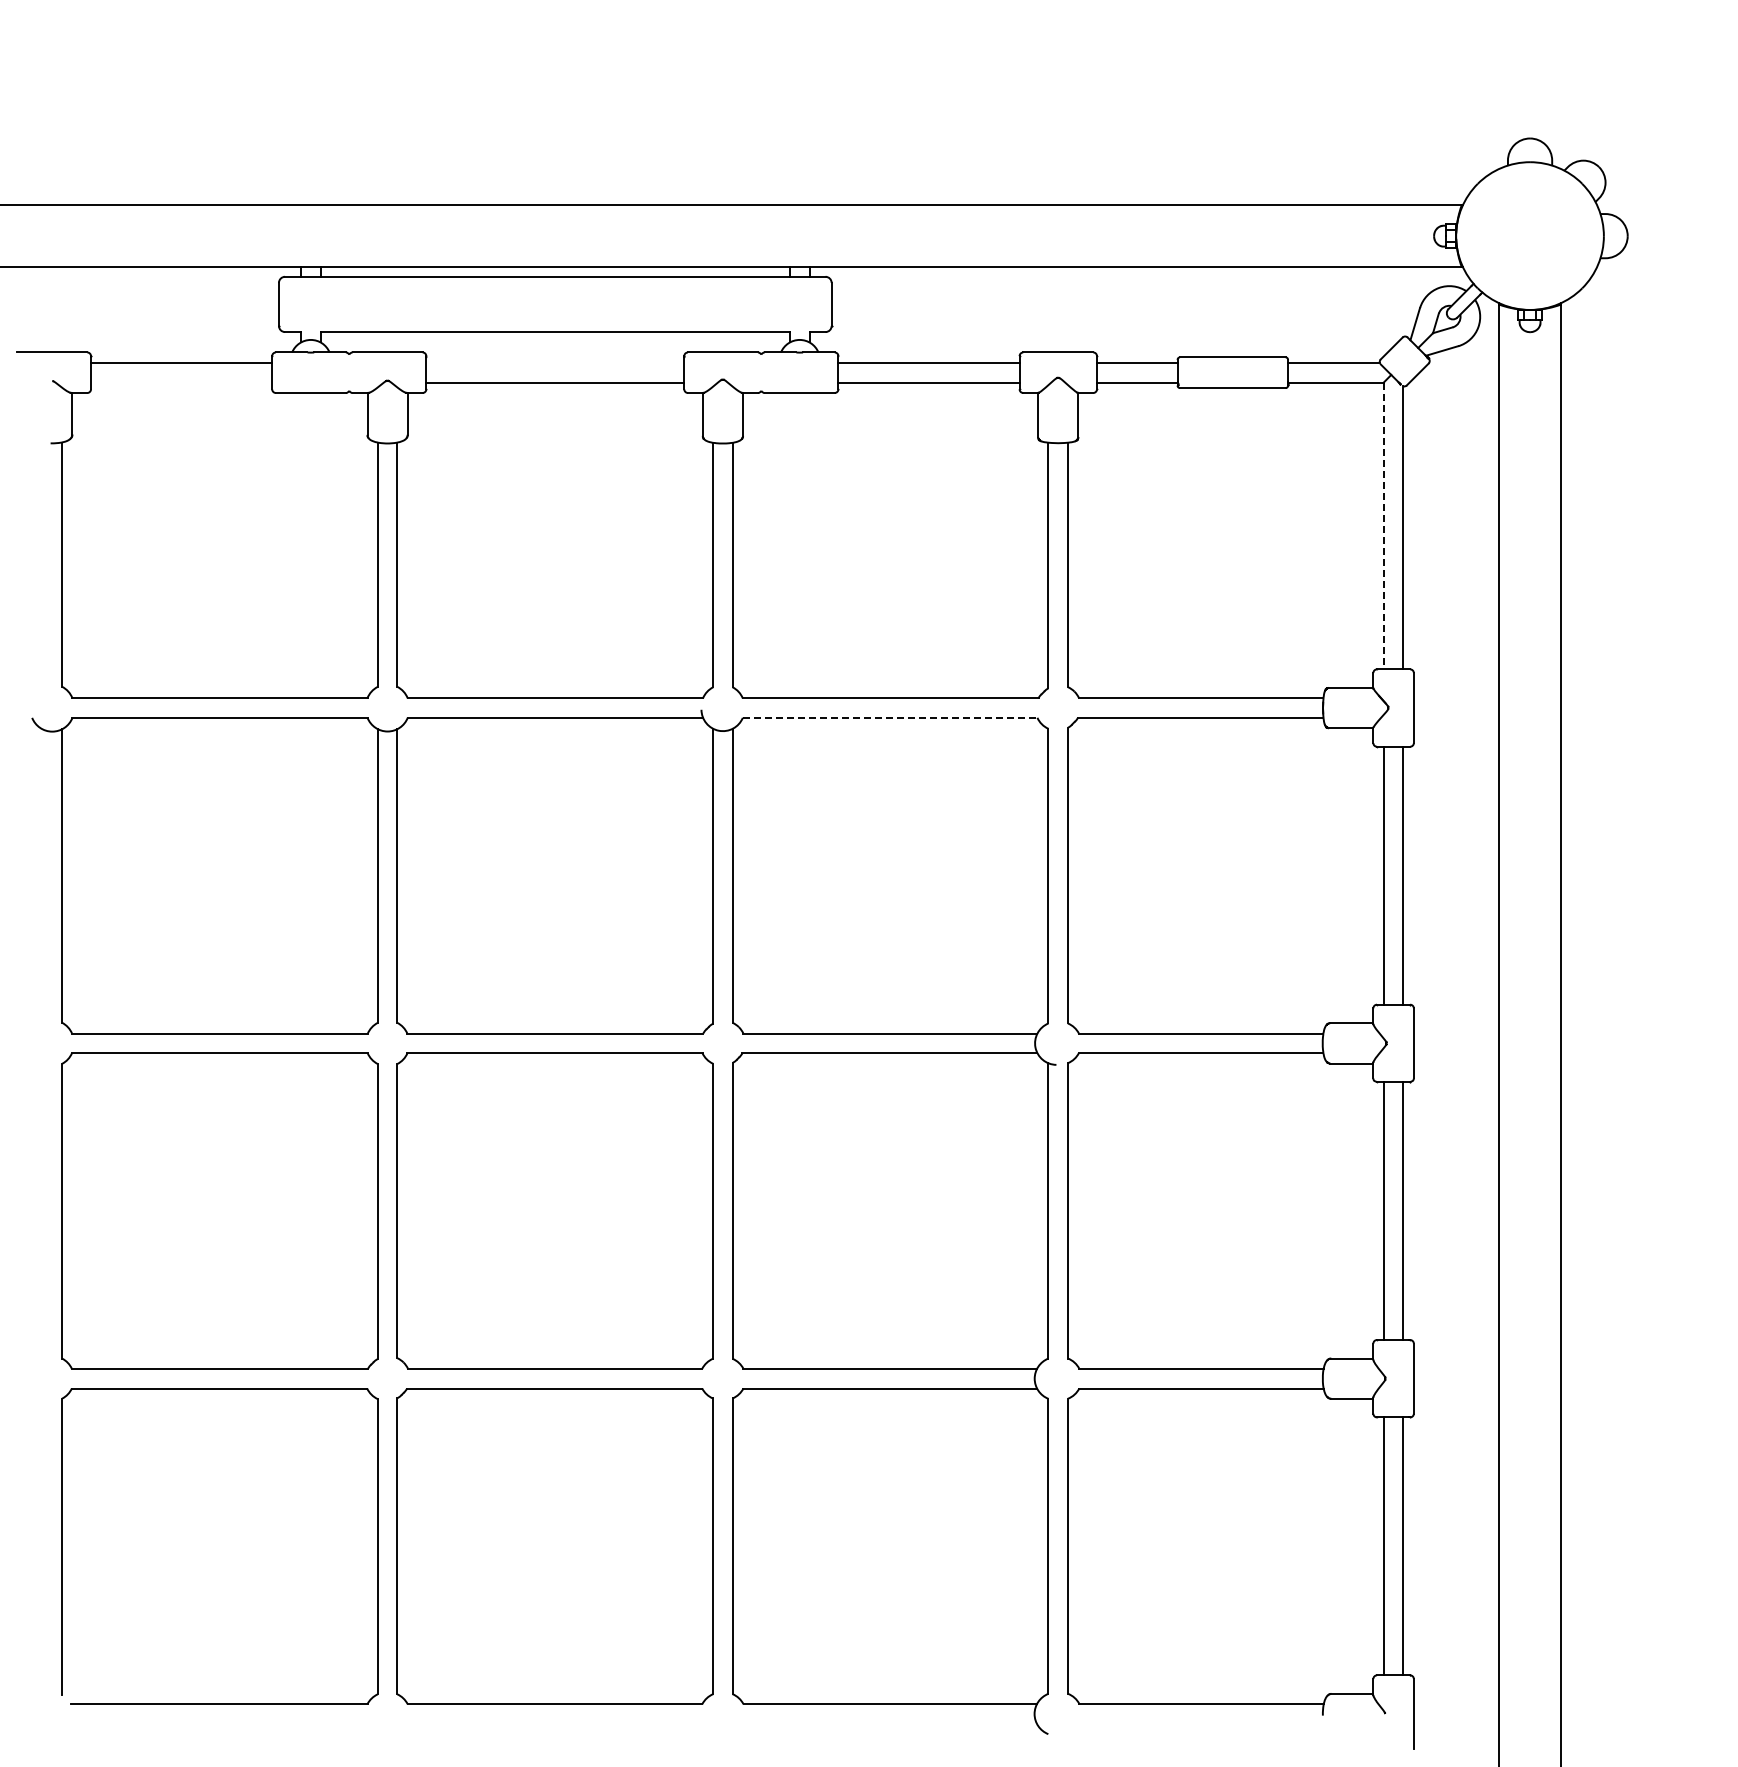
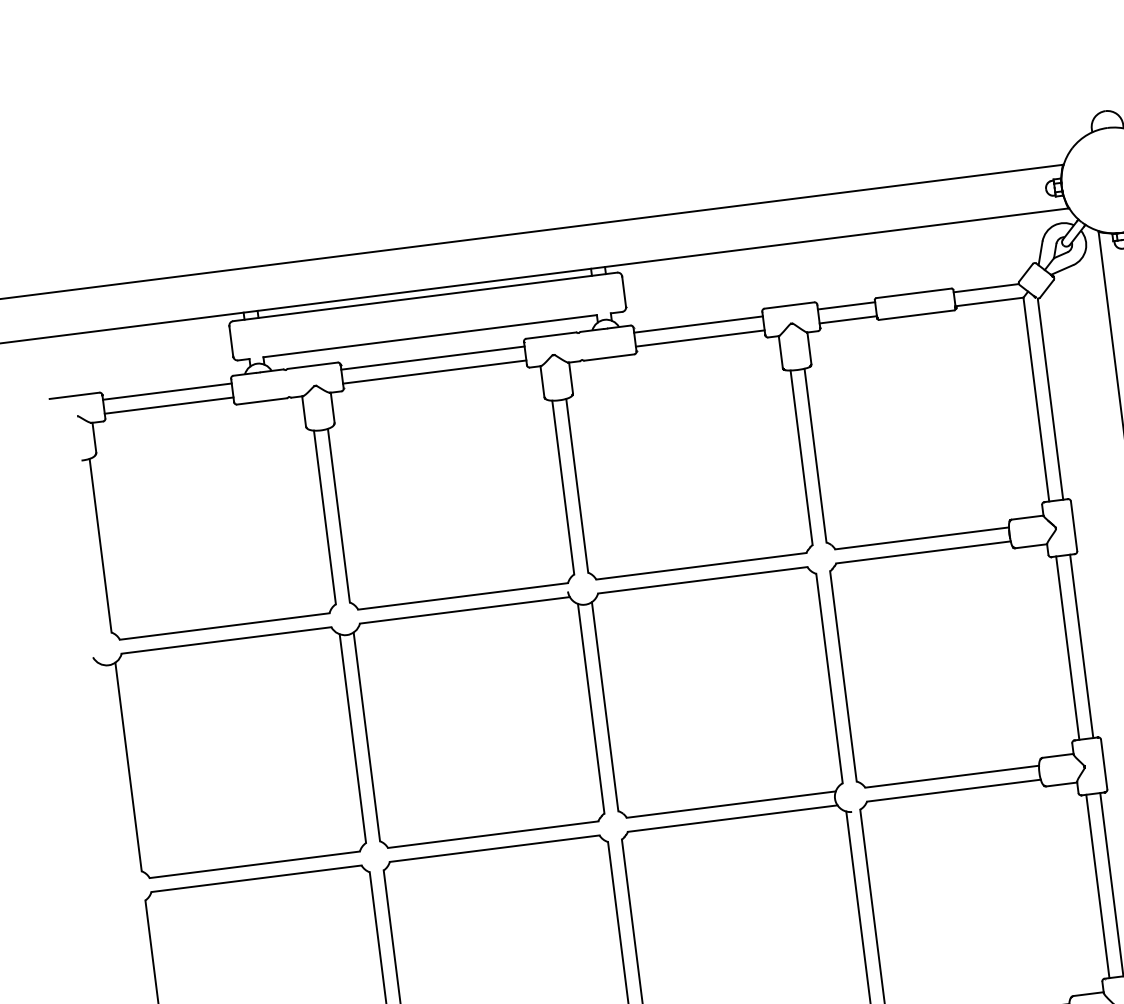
line: (555, 362) -> (433, 357), added
line: (181, 382) -> (169, 405), added
line: (1383, 526) -> (1036, 400), dashed -> solid
line: (890, 717) -> (703, 579), dashed -> solid

